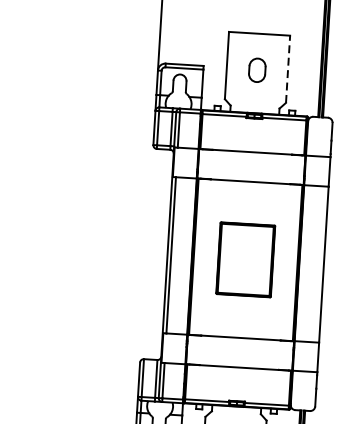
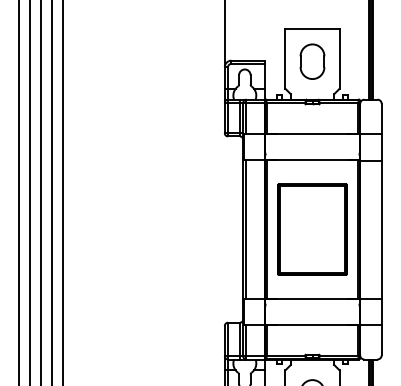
line: (287, 69) -> (339, 59), dashed -> solid
part: (257, 70) -> (312, 61), size x1.67
part: (245, 259) -> (312, 229), size x1.43

